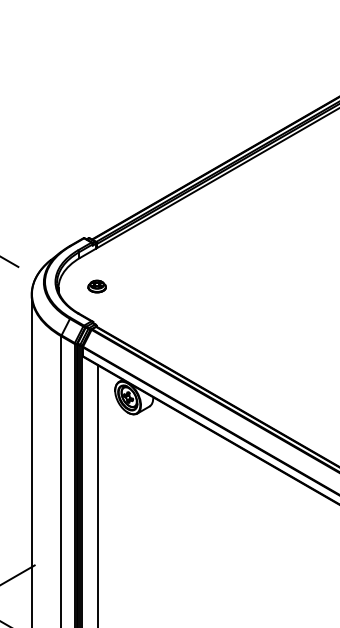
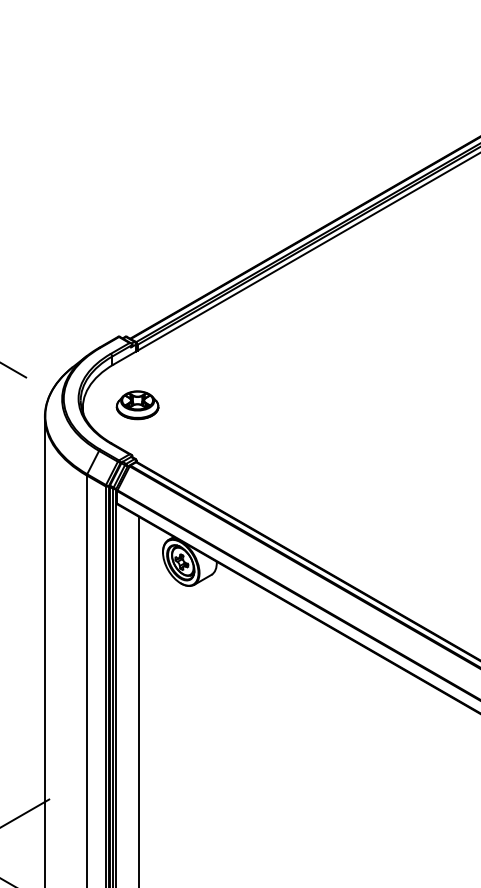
part: (96, 286) -> (136, 405), size x1.67

